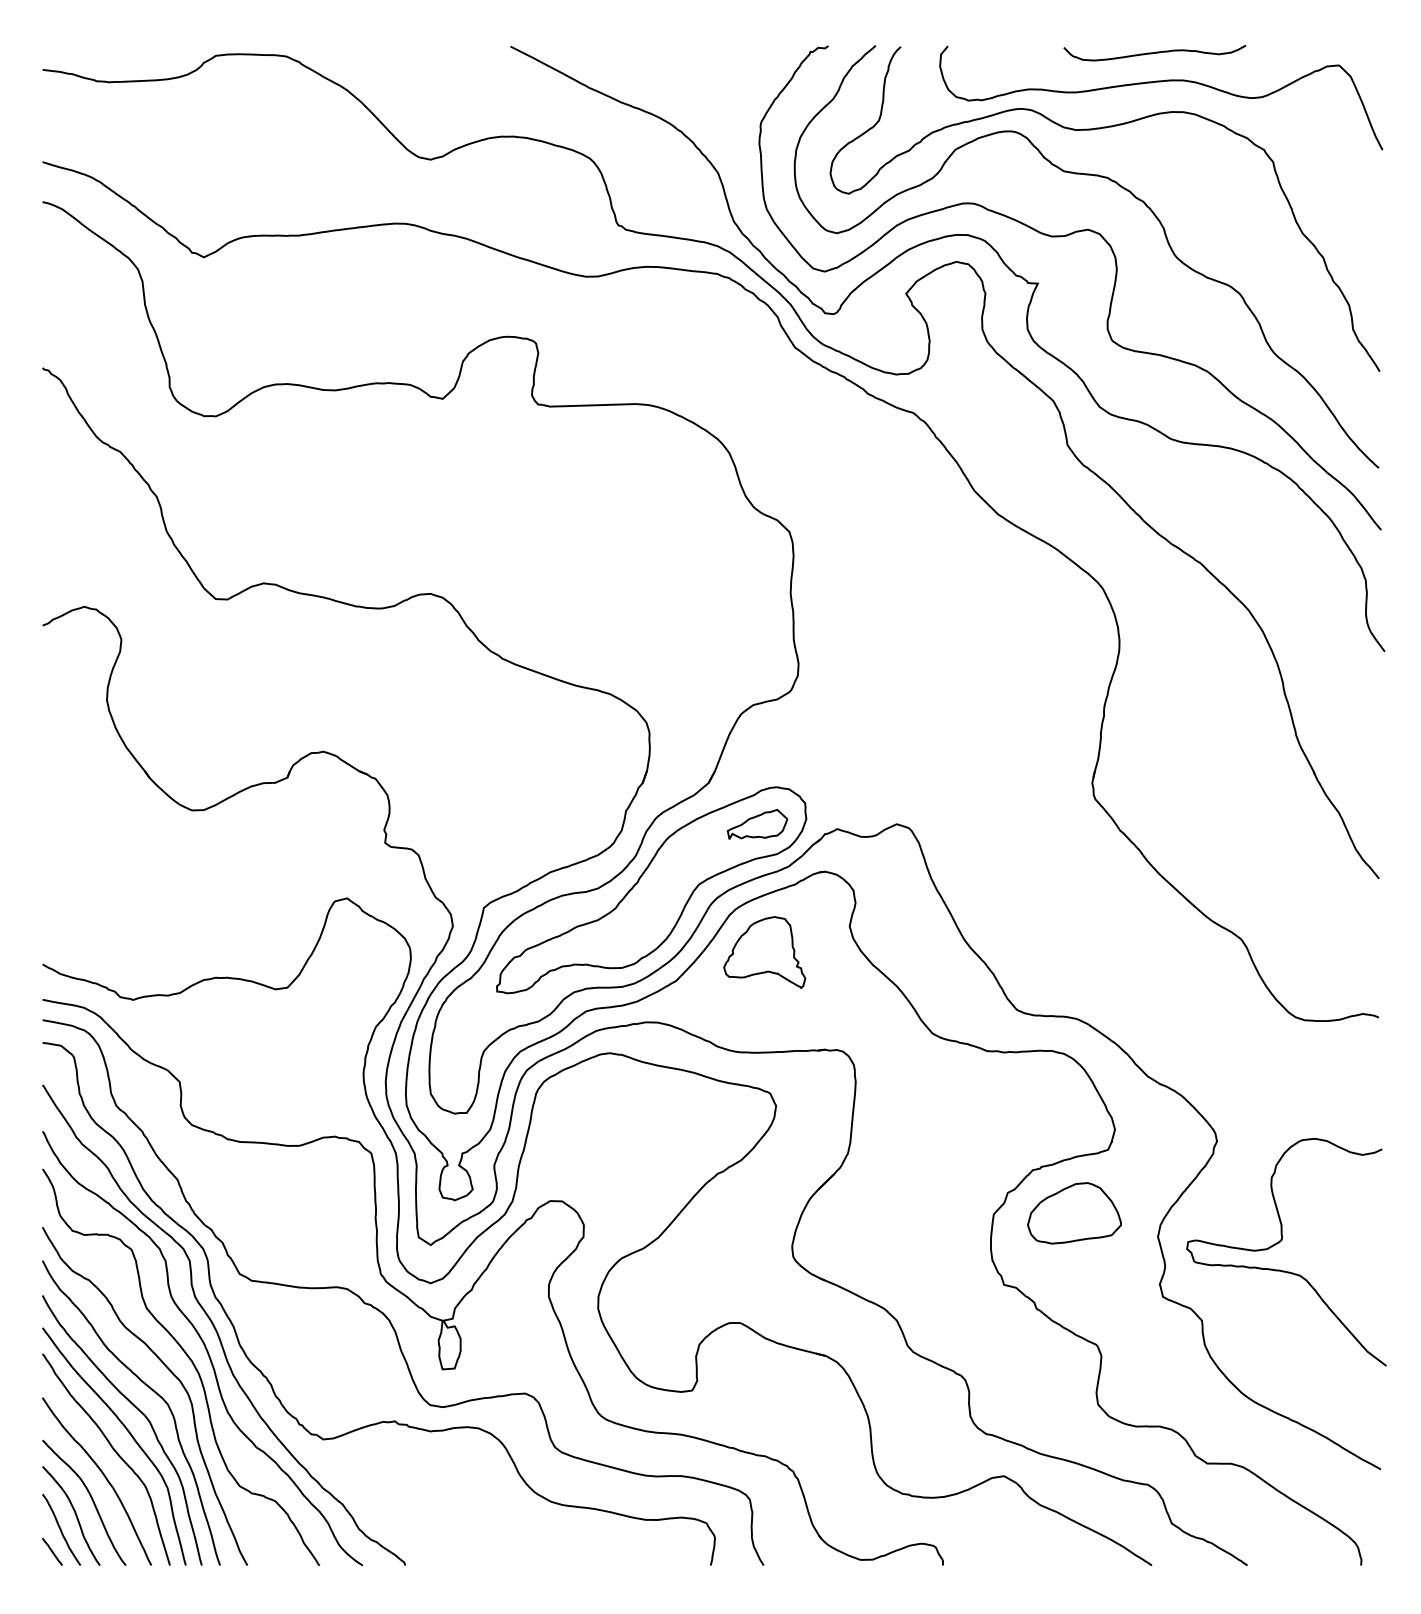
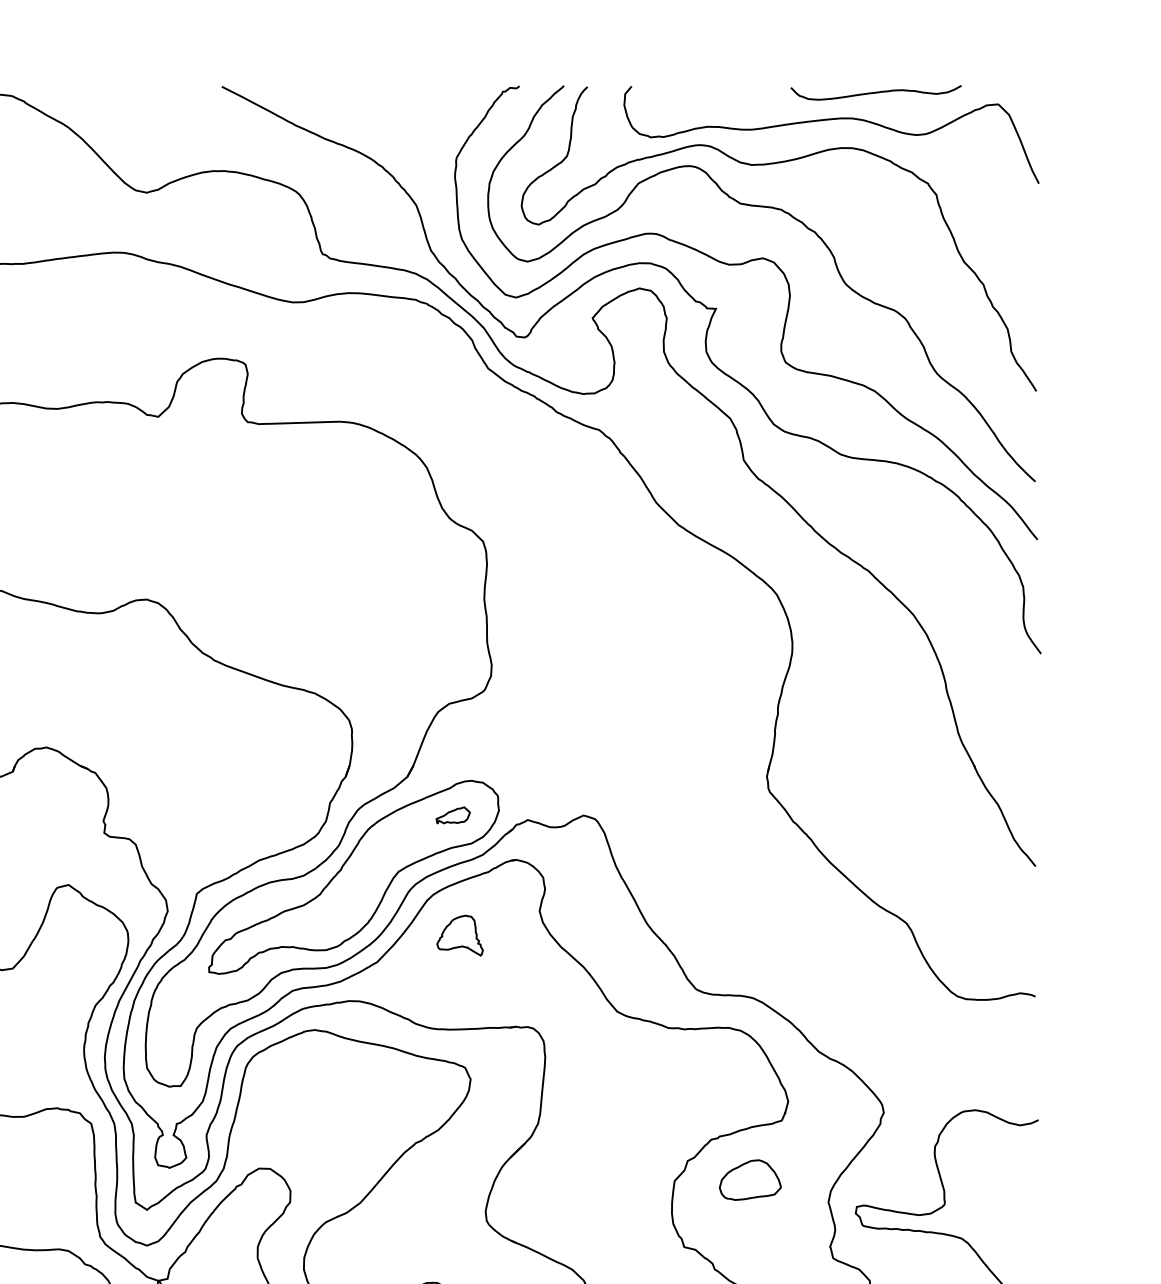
curve: (1154, 52) -> (875, 92), moved
part: (757, 823) -> (453, 814), size x0.6
part: (764, 952) -> (459, 935), size x0.6
part: (1074, 1213) -> (750, 1180), size x0.7

